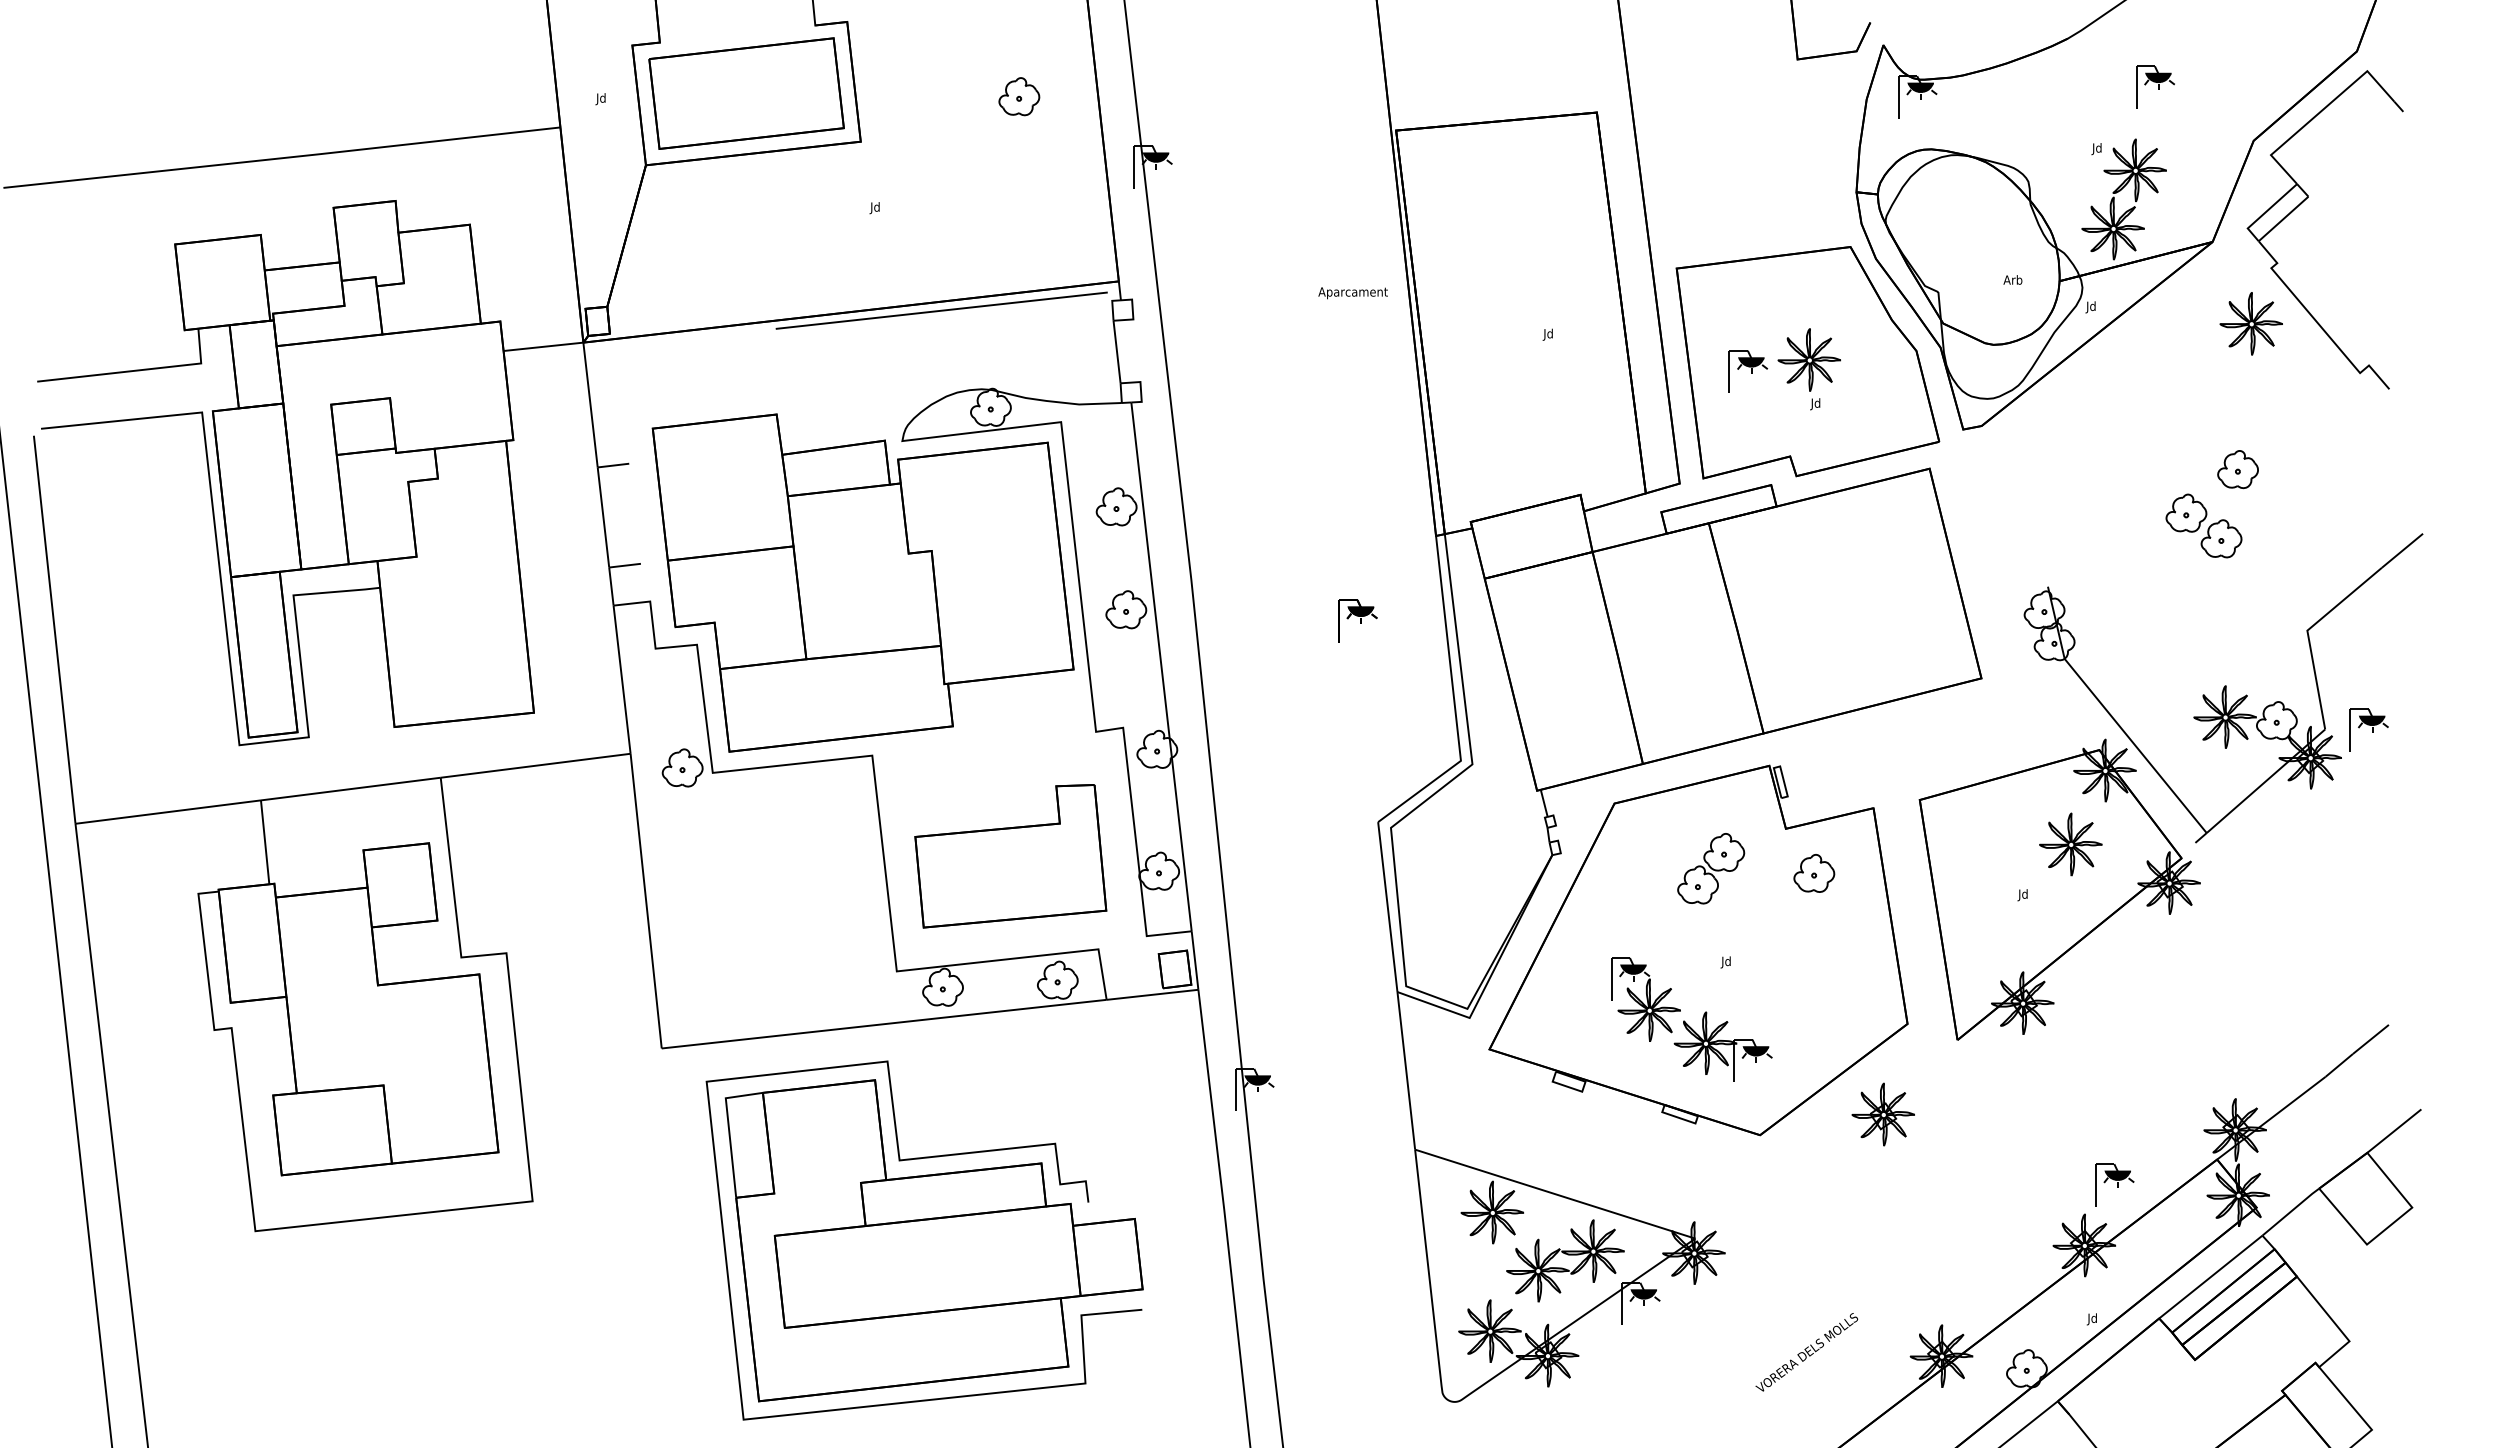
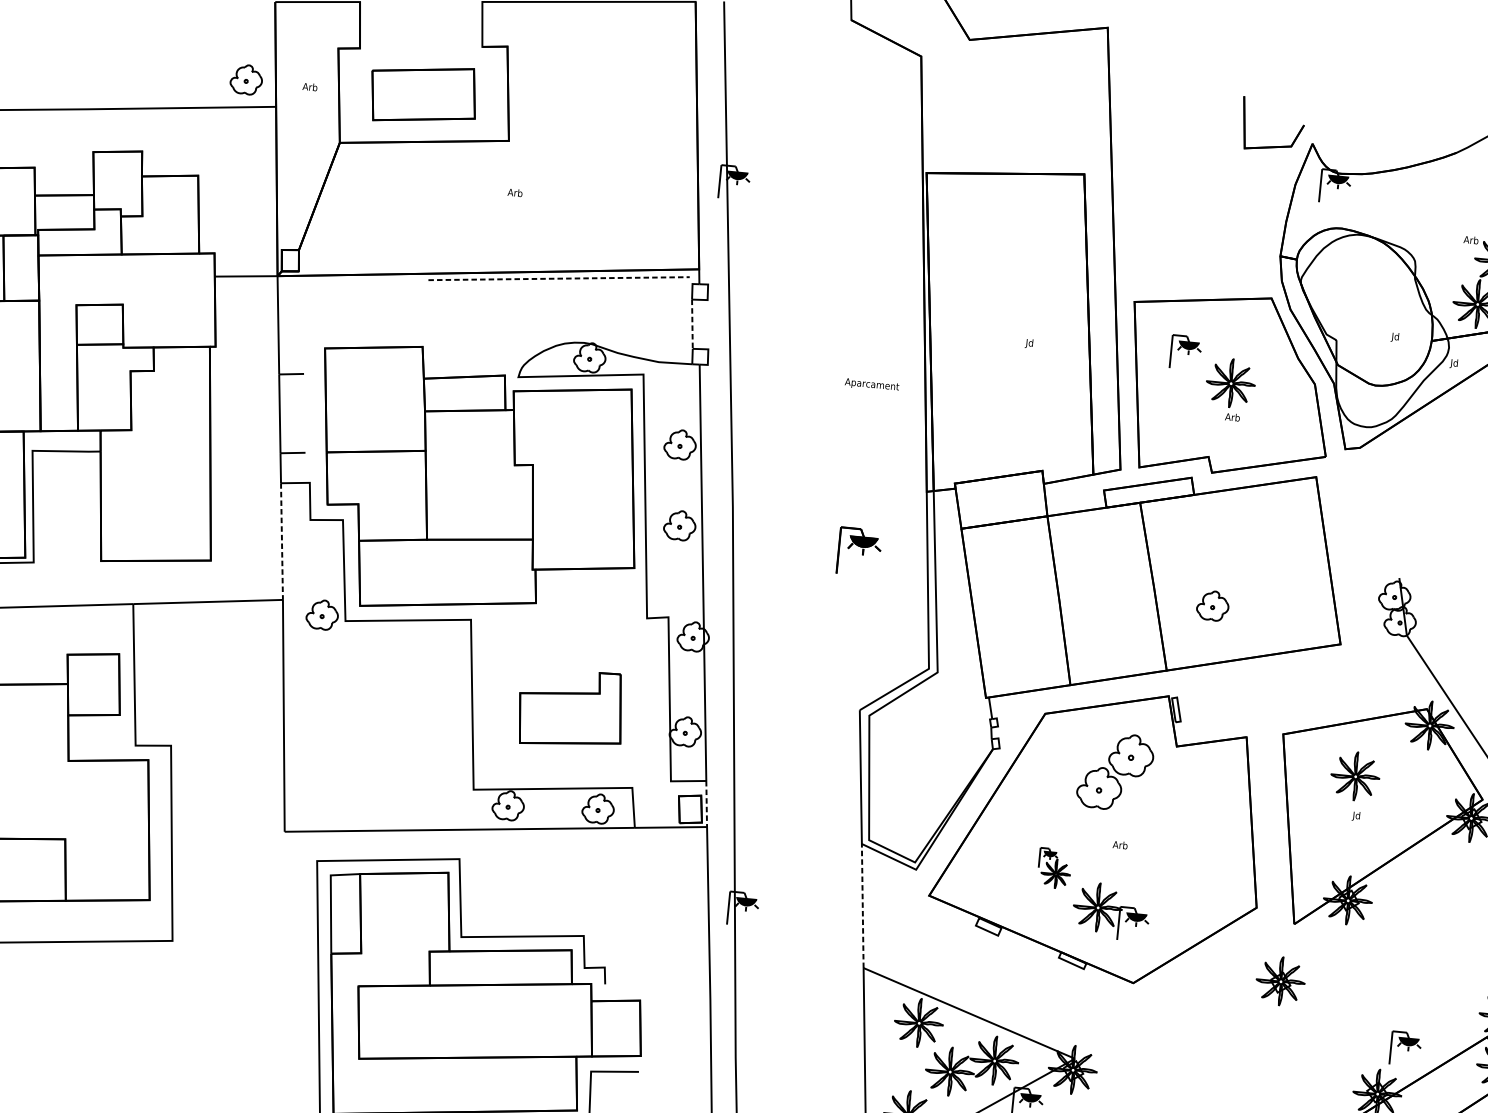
part: (746, 93) -> (423, 94), size x0.7
part: (1019, 96) -> (246, 79), moved
text: (600, 99) -> (309, 88), Jd -> Arb
text: (2096, 149) -> (1470, 241), Jd -> Arb
text: (874, 208) -> (514, 193), Jd -> Arb
text: (2012, 281) -> (1395, 337), Arb -> Jd
text: (1352, 293) -> (871, 385), moved
line: (942, 310) -> (559, 278), solid -> dashed
line: (1117, 352) -> (692, 324), solid -> dashed
part: (1747, 371) -> (1185, 352), moved
text: (1815, 404) -> (1232, 418), Jd -> Arb
part: (1357, 620) -> (859, 551), size x1.4
line: (622, 679) -> (282, 541), solid -> dashed
part: (2070, 844) -> (1355, 776), moved
part: (1010, 856) -> (570, 708), size x0.7
part: (1711, 868) -> (1115, 771), size x1.4
part: (1814, 873) -> (1213, 605), moved
line: (1195, 961) -> (706, 804), solid -> dashed
text: (1725, 962) -> (1119, 846), Jd -> Arb
part: (1645, 999) -> (1054, 868), size x0.6
line: (1406, 1070) -> (862, 905), solid -> dashed
part: (1882, 1114) -> (1280, 981), moved

